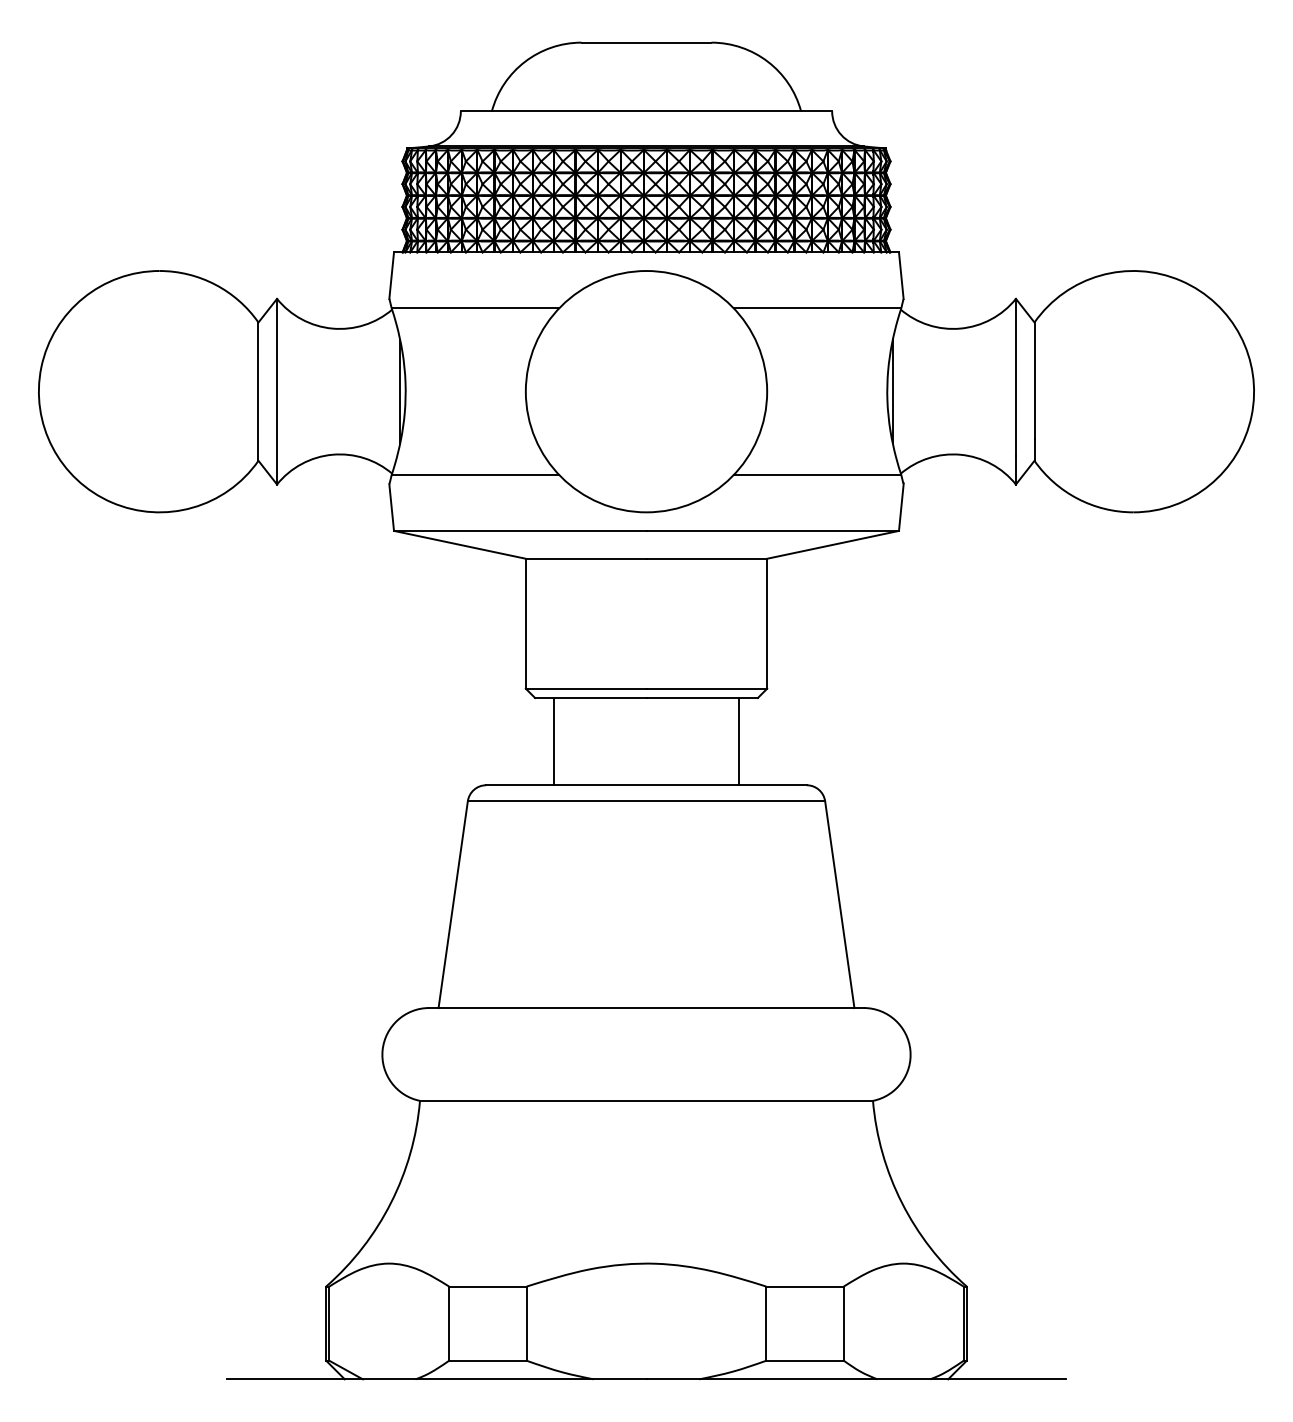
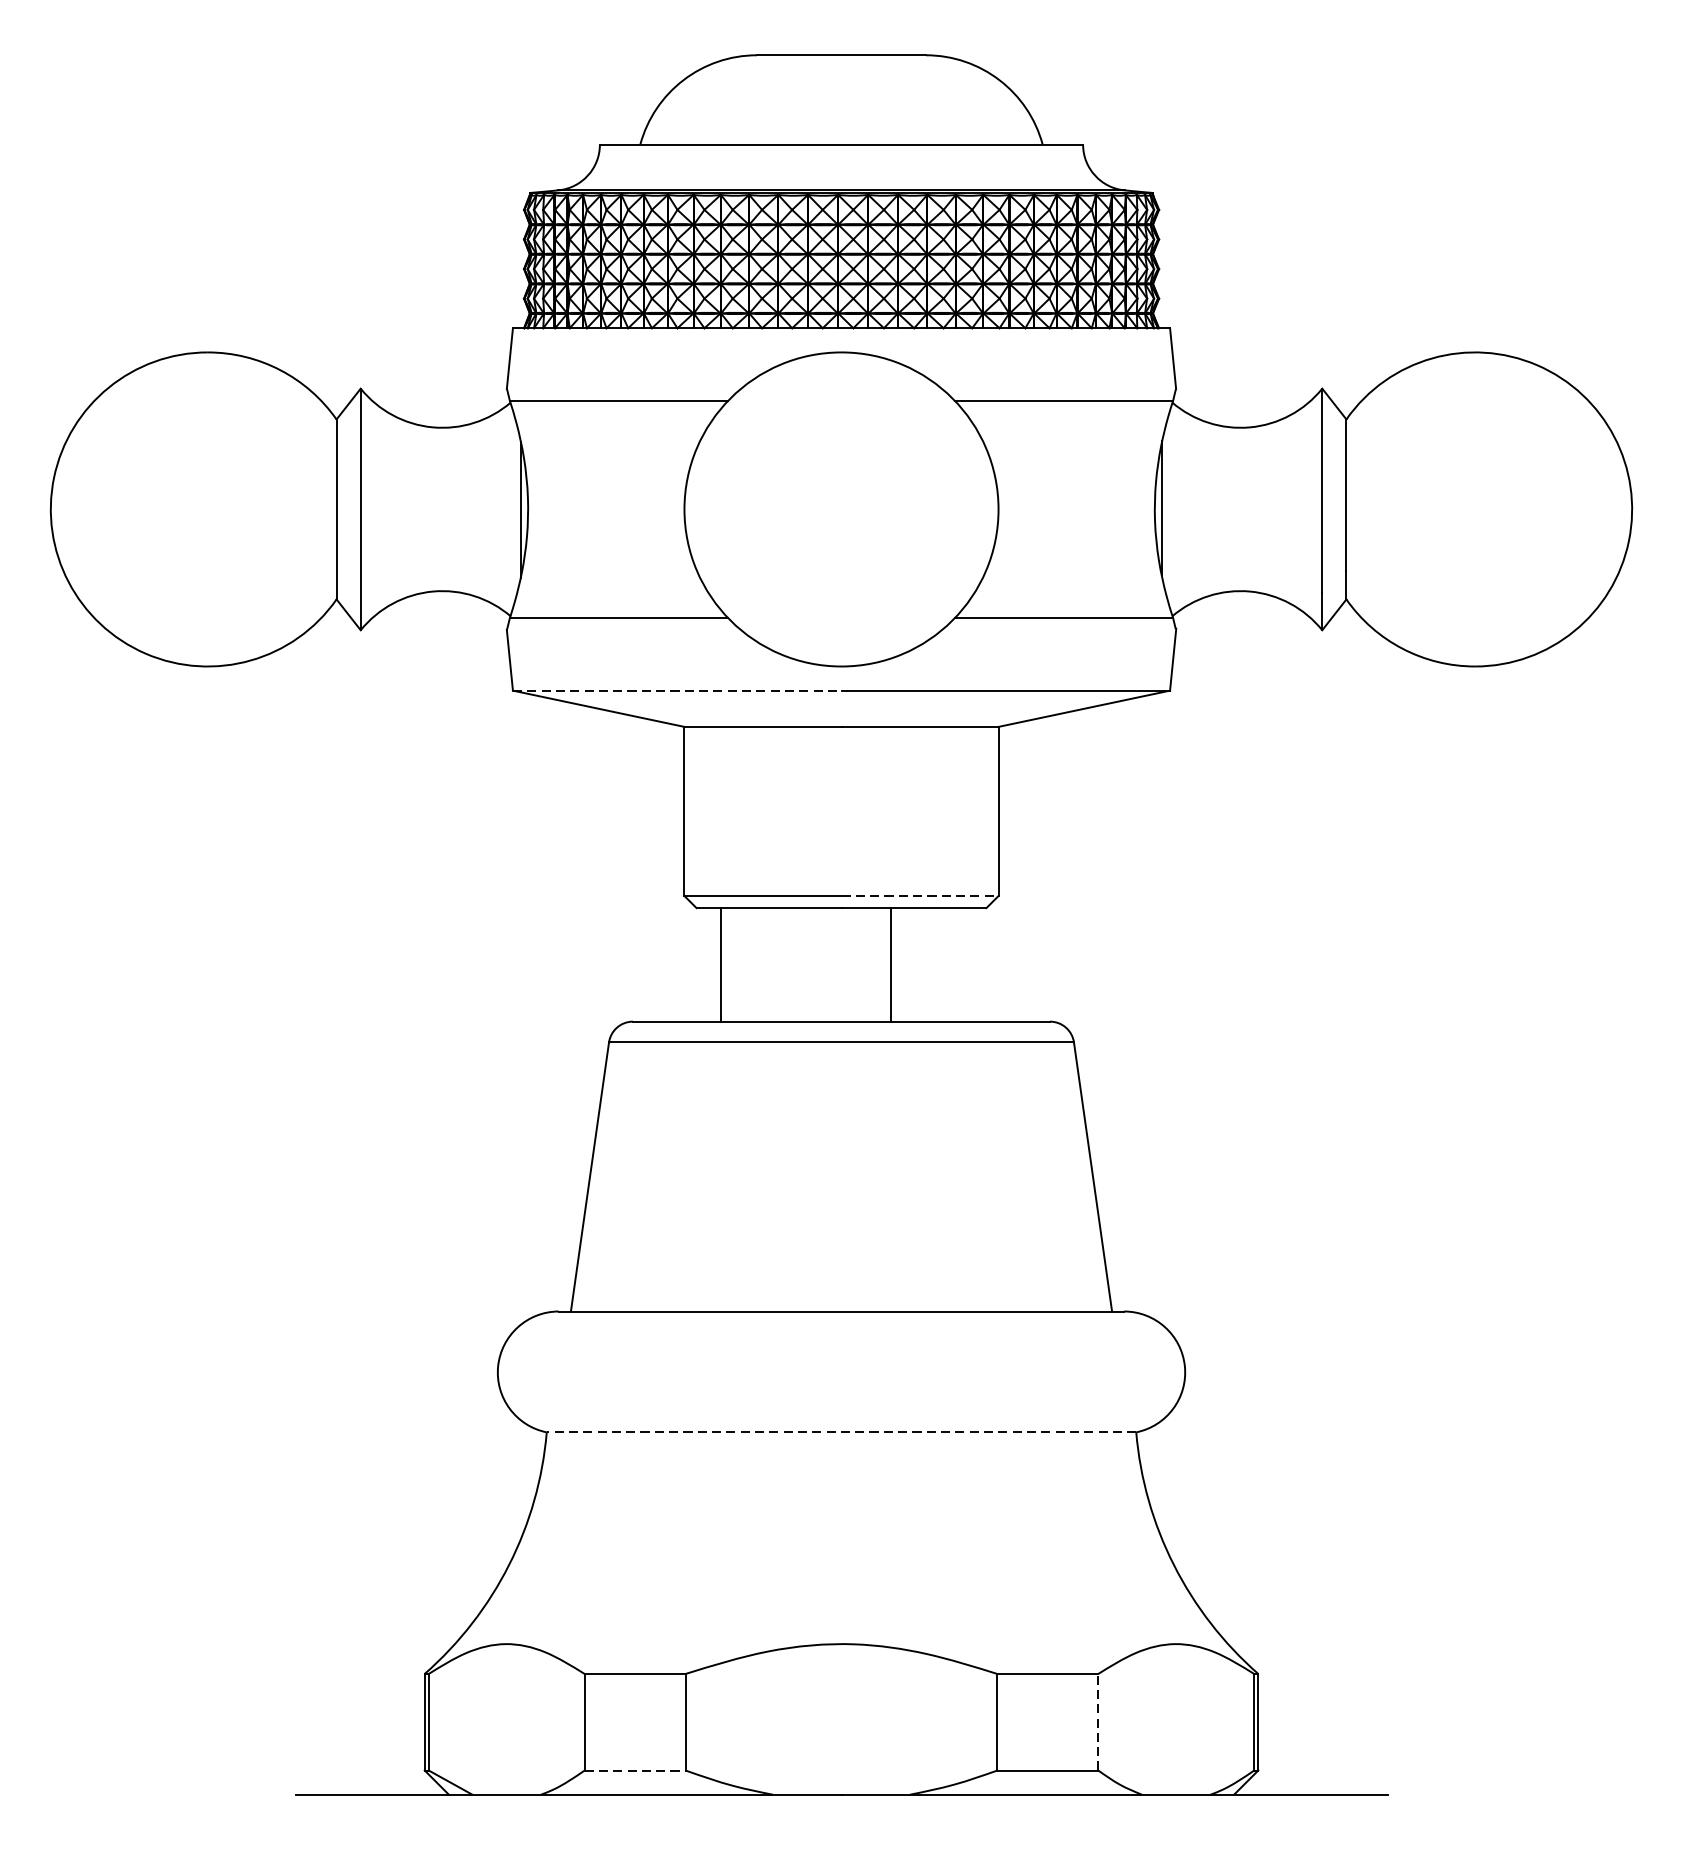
line: (520, 530) -> (677, 690), solid -> dashed
line: (707, 688) -> (920, 895), solid -> dashed
line: (739, 741) -> (890, 964), moved
line: (646, 1100) -> (841, 1431), solid -> dashed
line: (843, 1323) -> (1097, 1722), solid -> dashed
line: (487, 1360) -> (634, 1770), solid -> dashed

